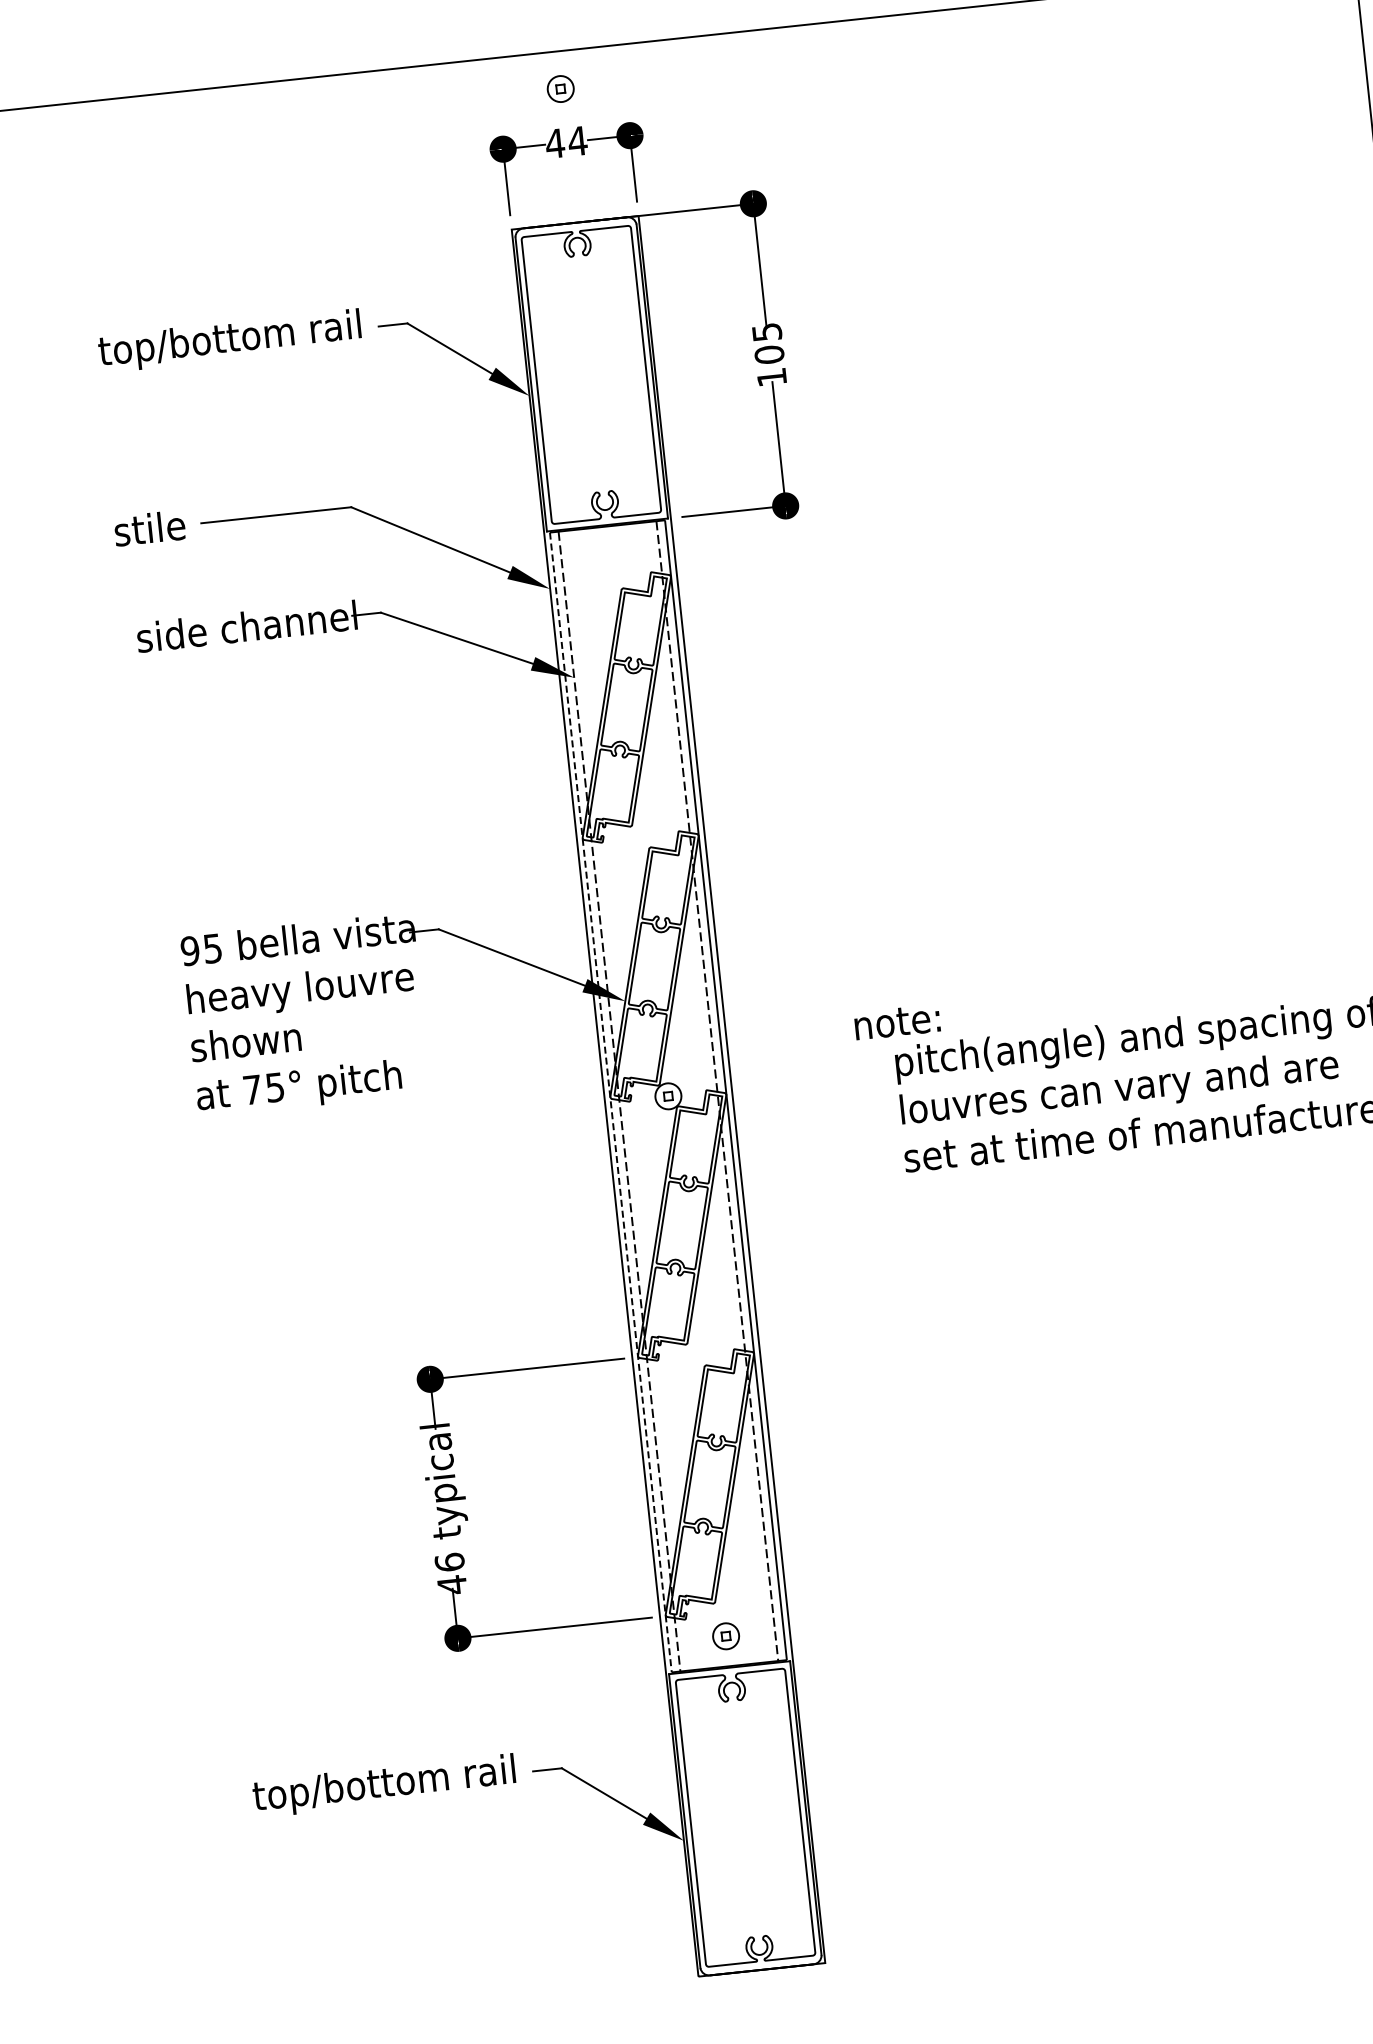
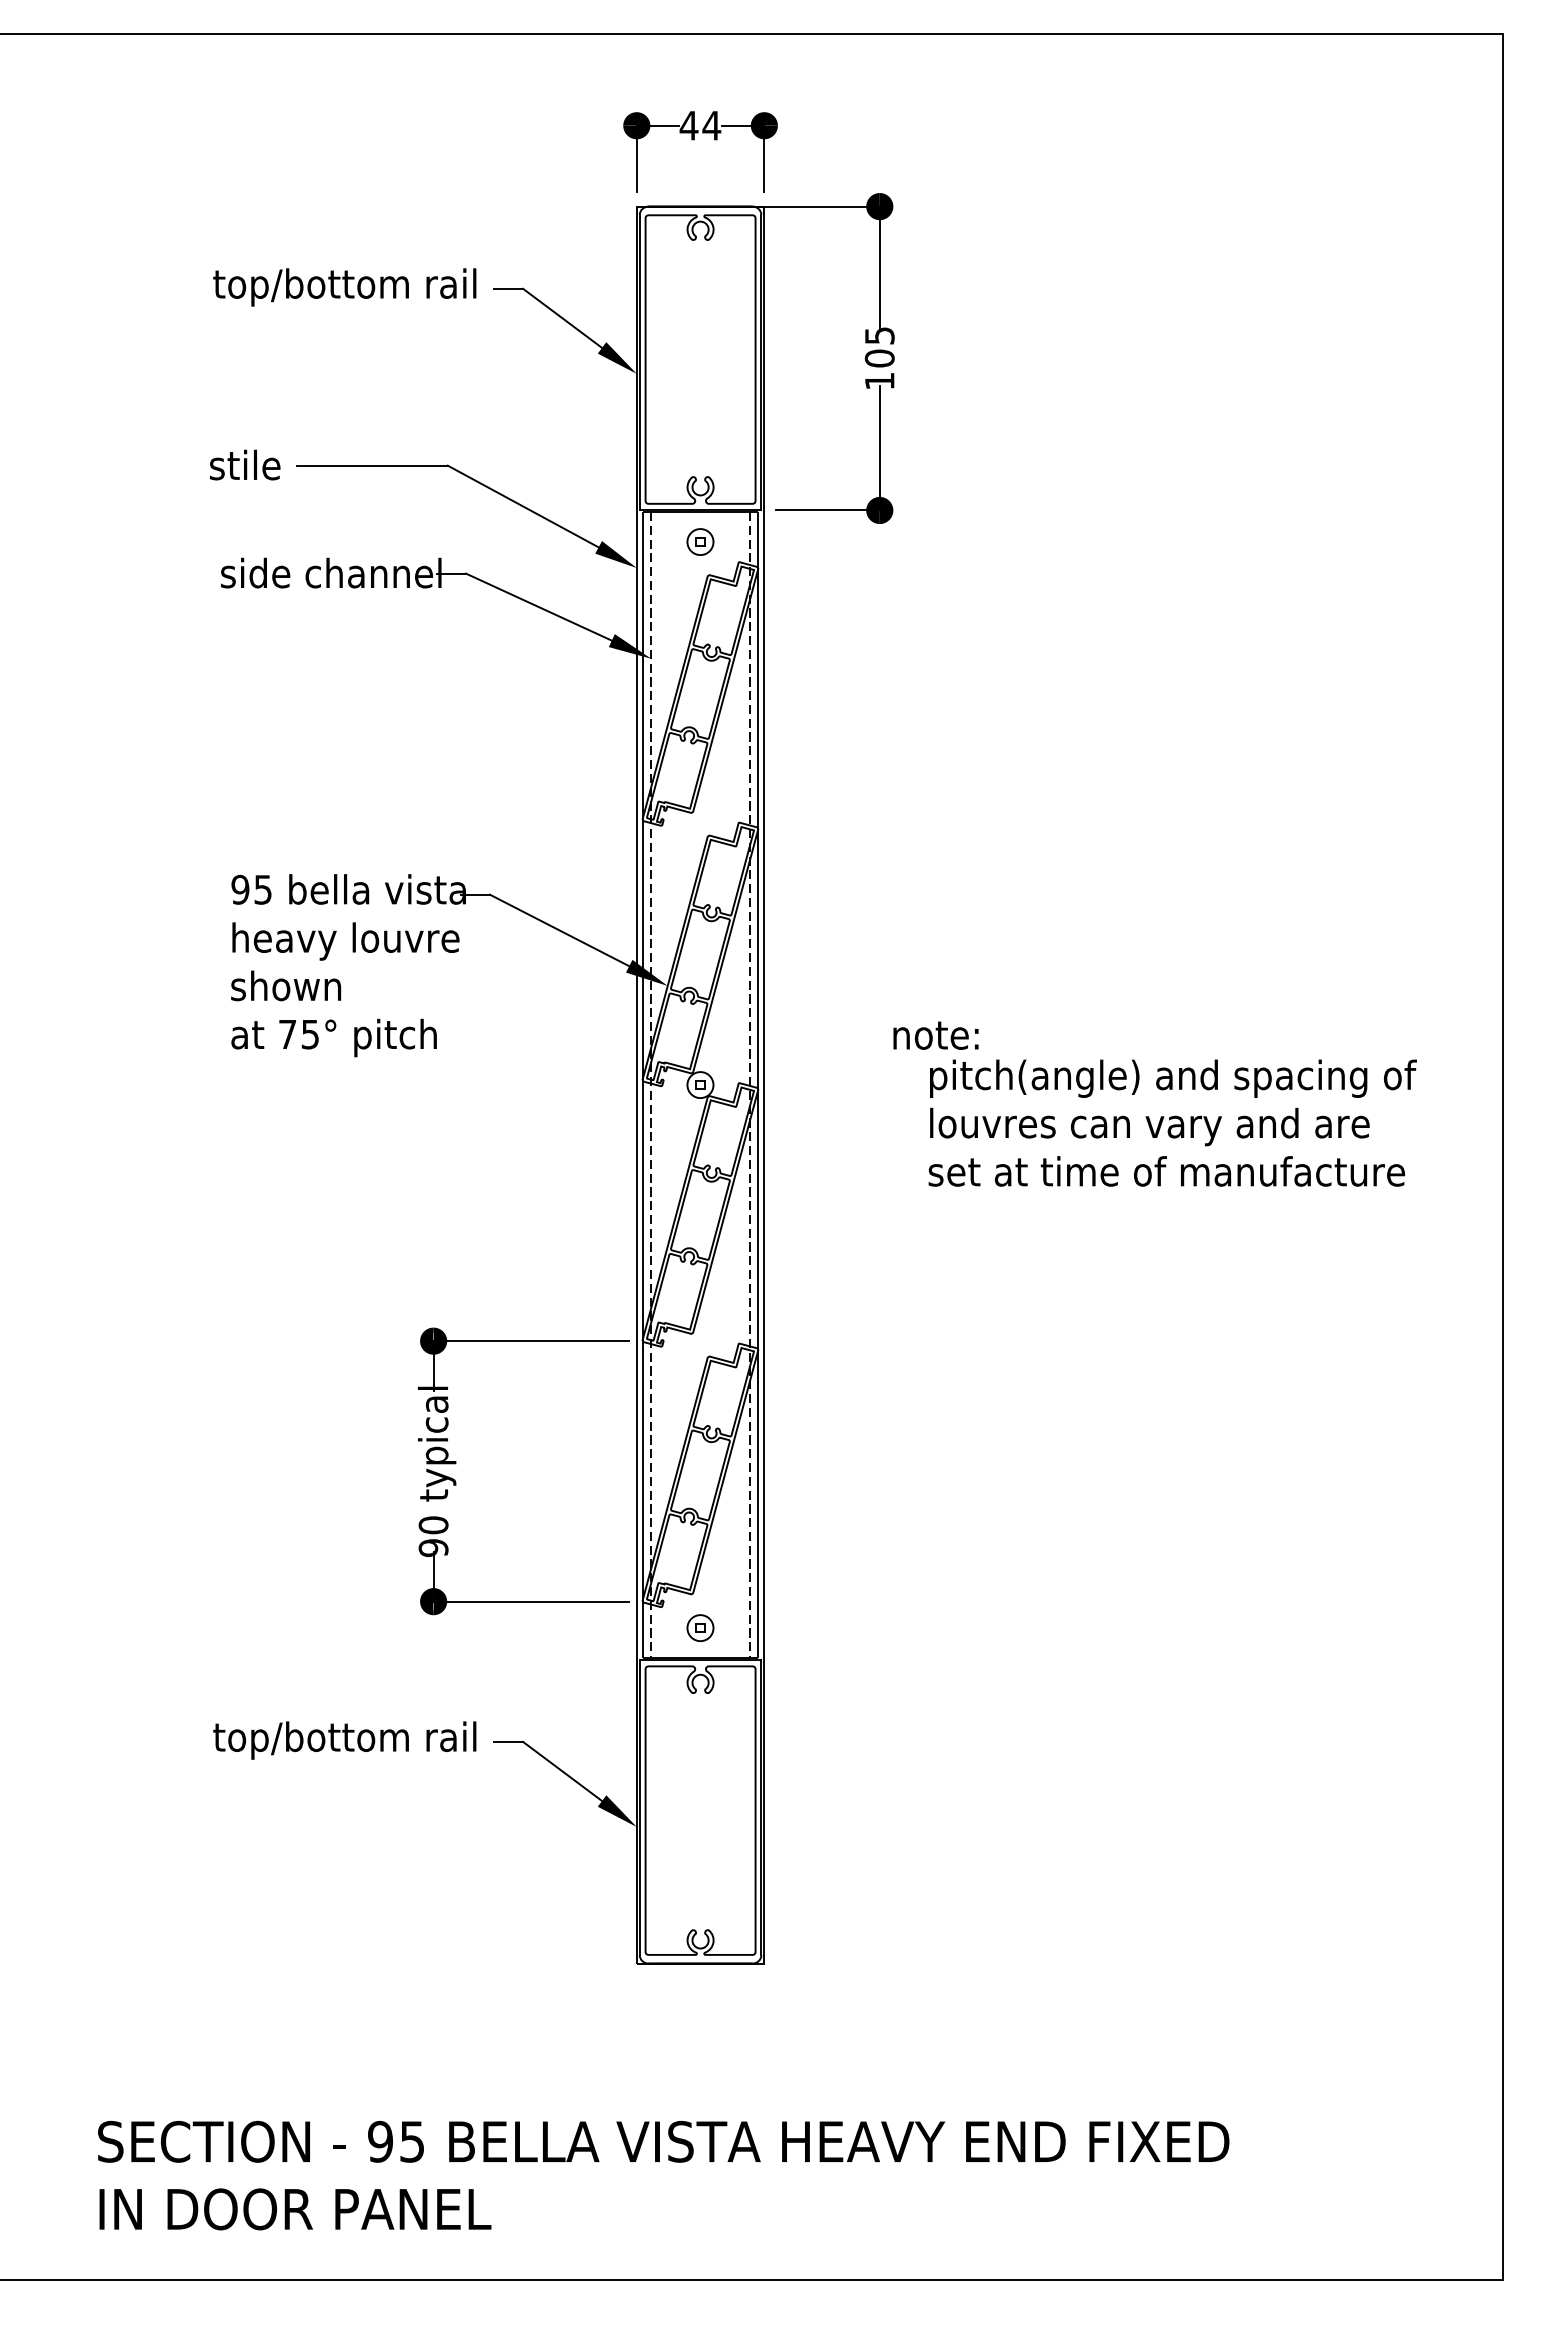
part: (560, 88) -> (700, 541), moved
line: (610, 1102) -> (642, 1085), dashed -> solid
text: (450, 1573) -> (433, 1536), 46 -> 90

